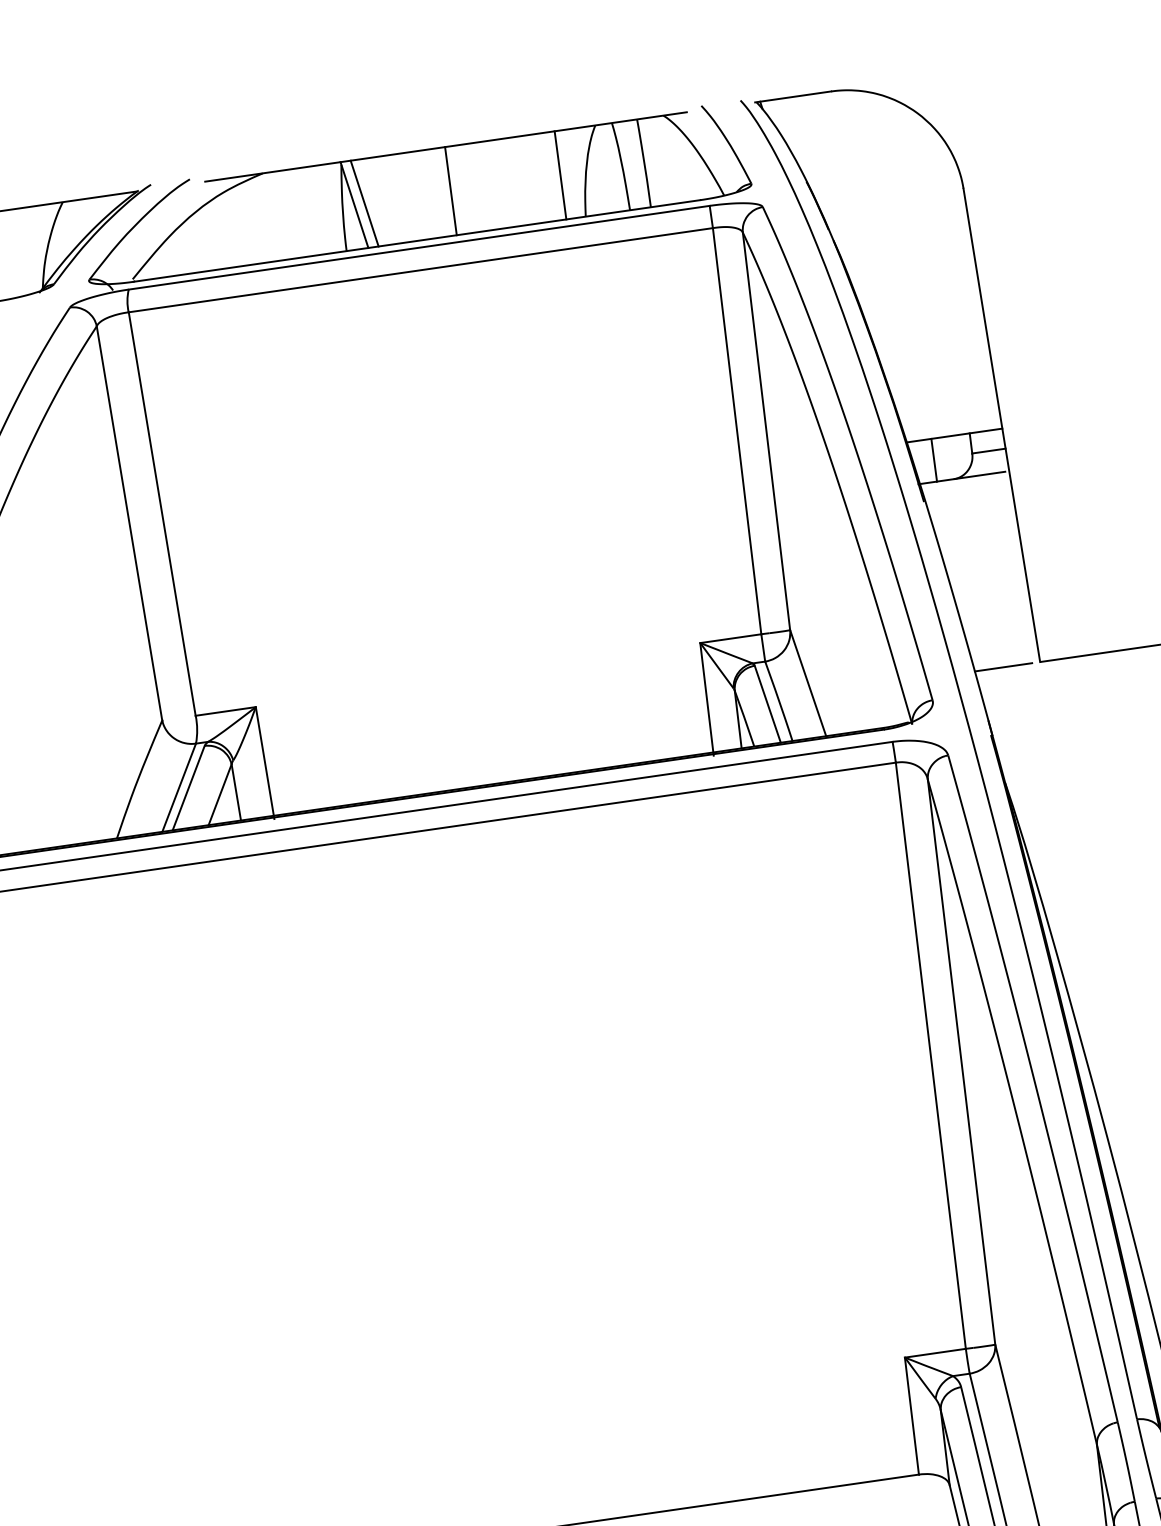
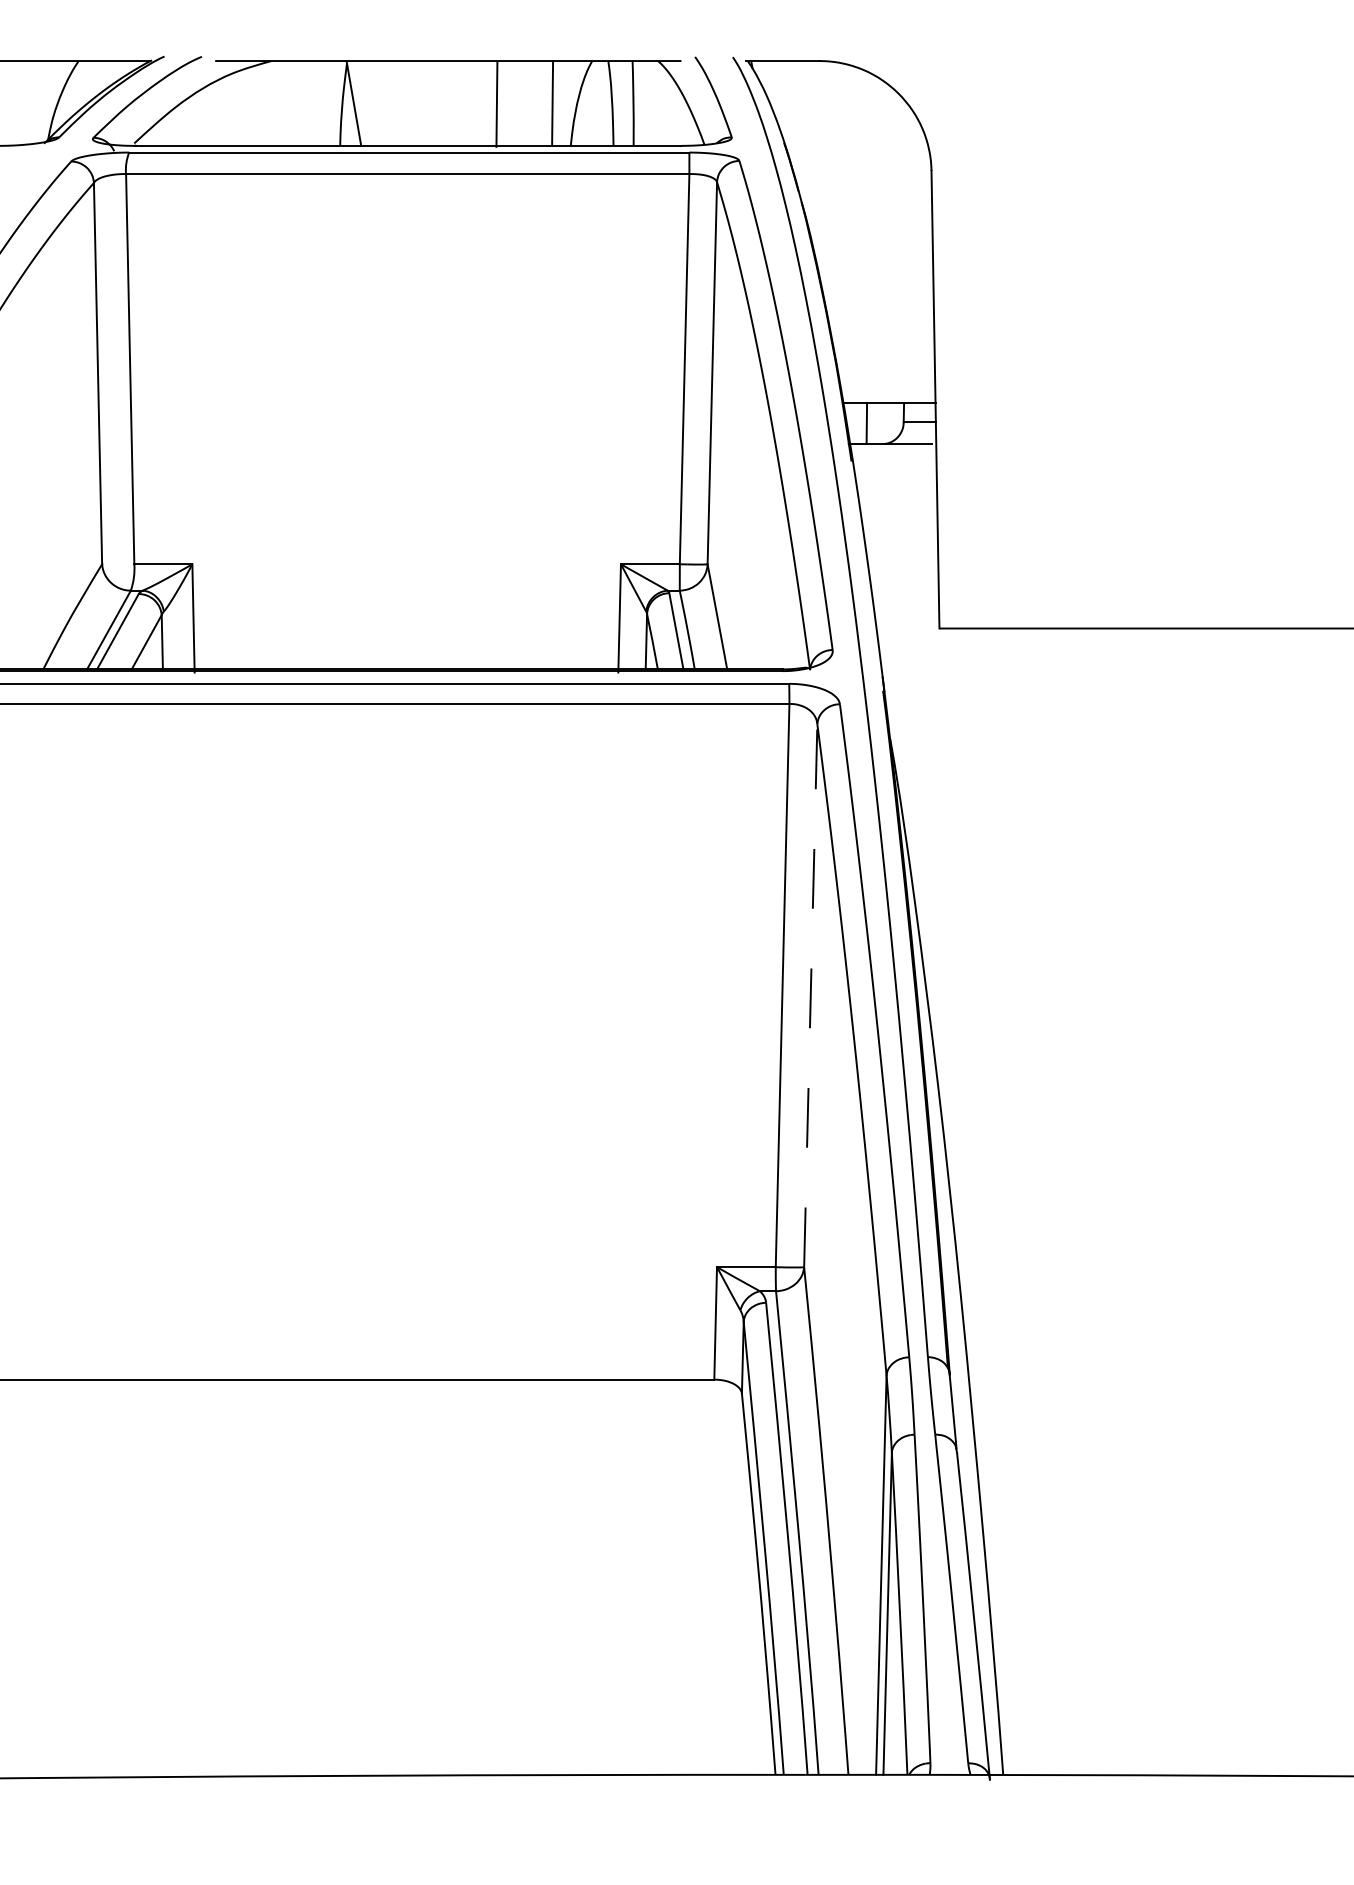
line: (450, 191) -> (496, 104), moved
line: (364, 203) -> (363, 103), removed
line: (1002, 667) -> (903, 628), removed
line: (961, 1061) -> (810, 995), solid -> dashed

